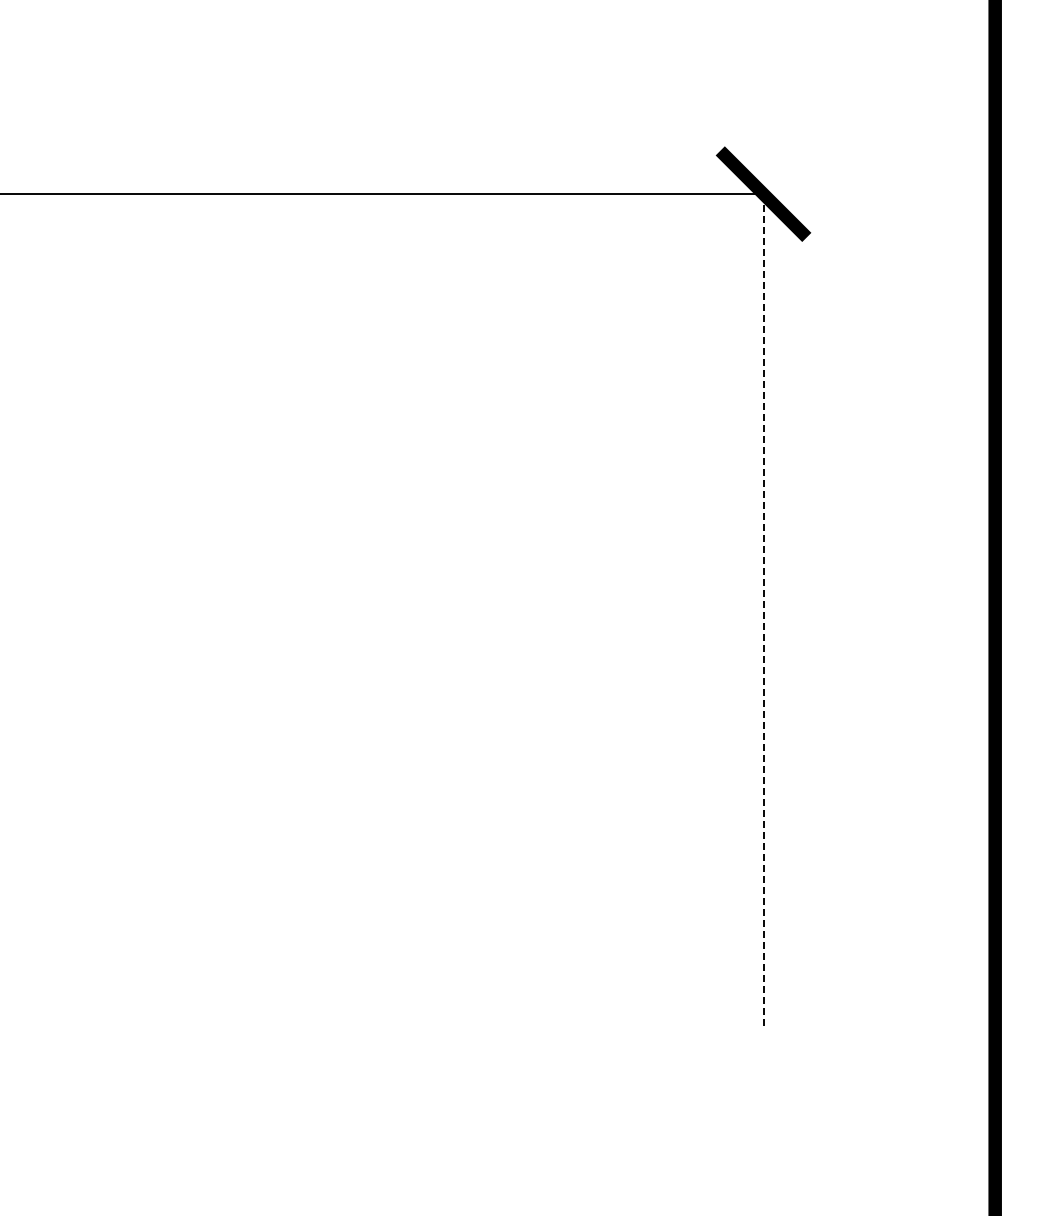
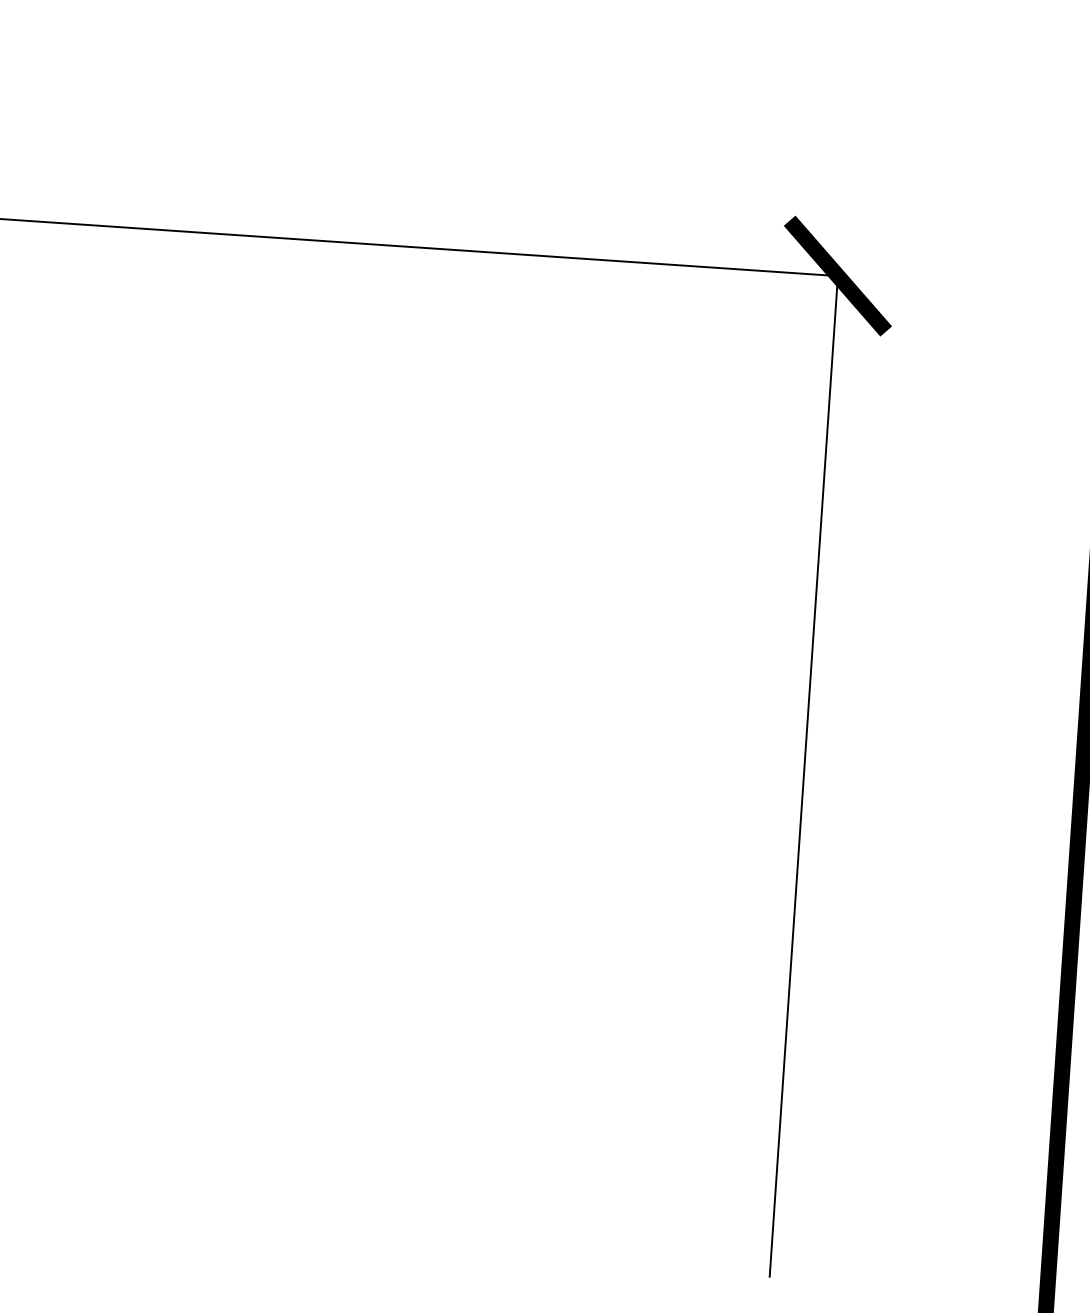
line: (763, 611) -> (803, 775), dashed -> solid

